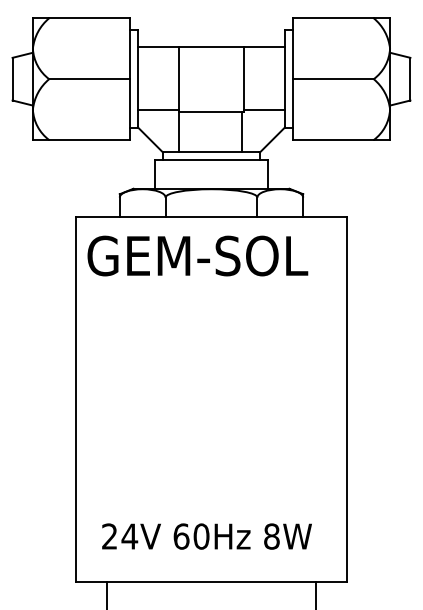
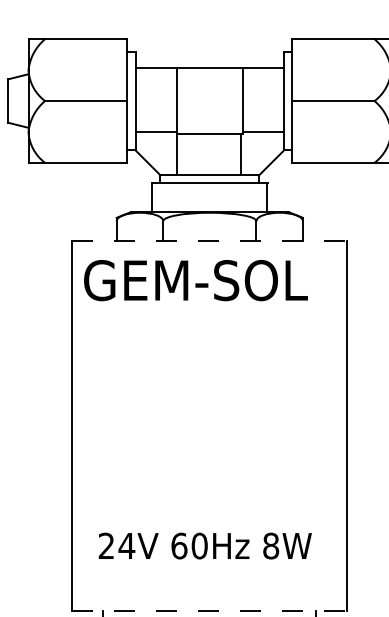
line: (212, 217) -> (210, 241), solid -> dashed
text: (206, 536) -> (204, 545), moved
line: (212, 581) -> (210, 610), solid -> dashed

